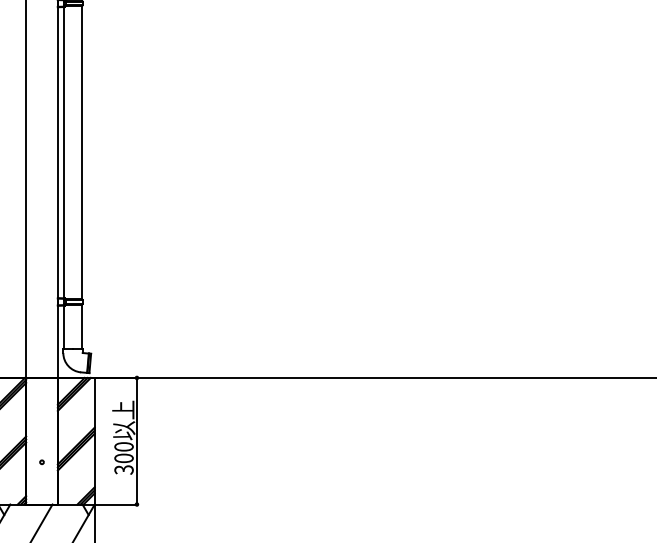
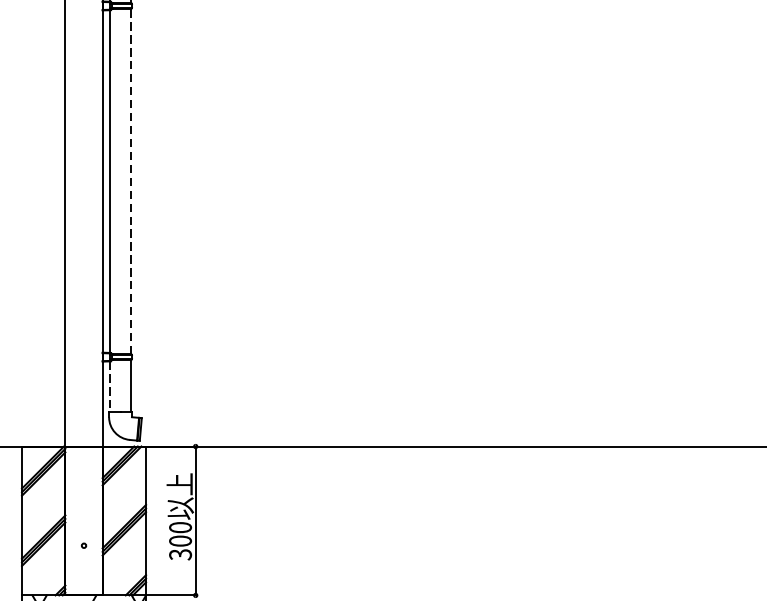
line: (81, 152) -> (130, 181), solid -> dashed
line: (64, 327) -> (110, 387), solid -> dashed

